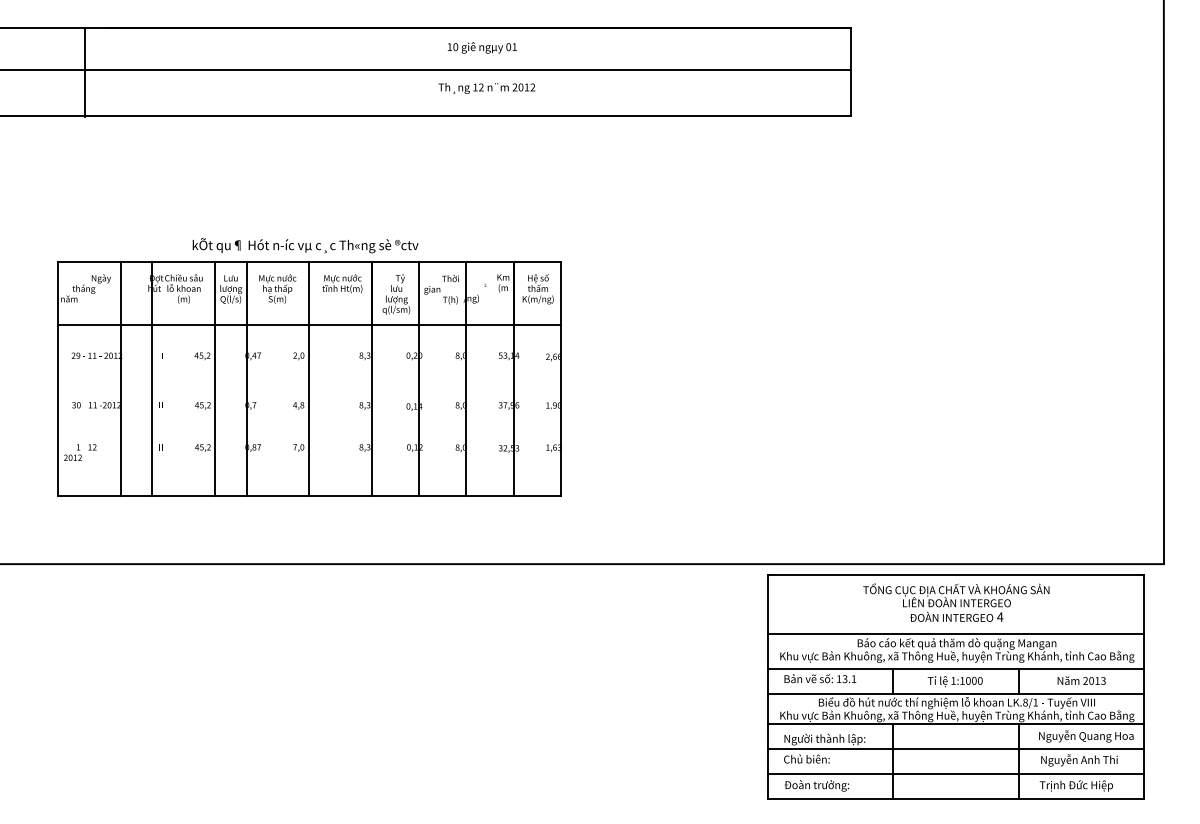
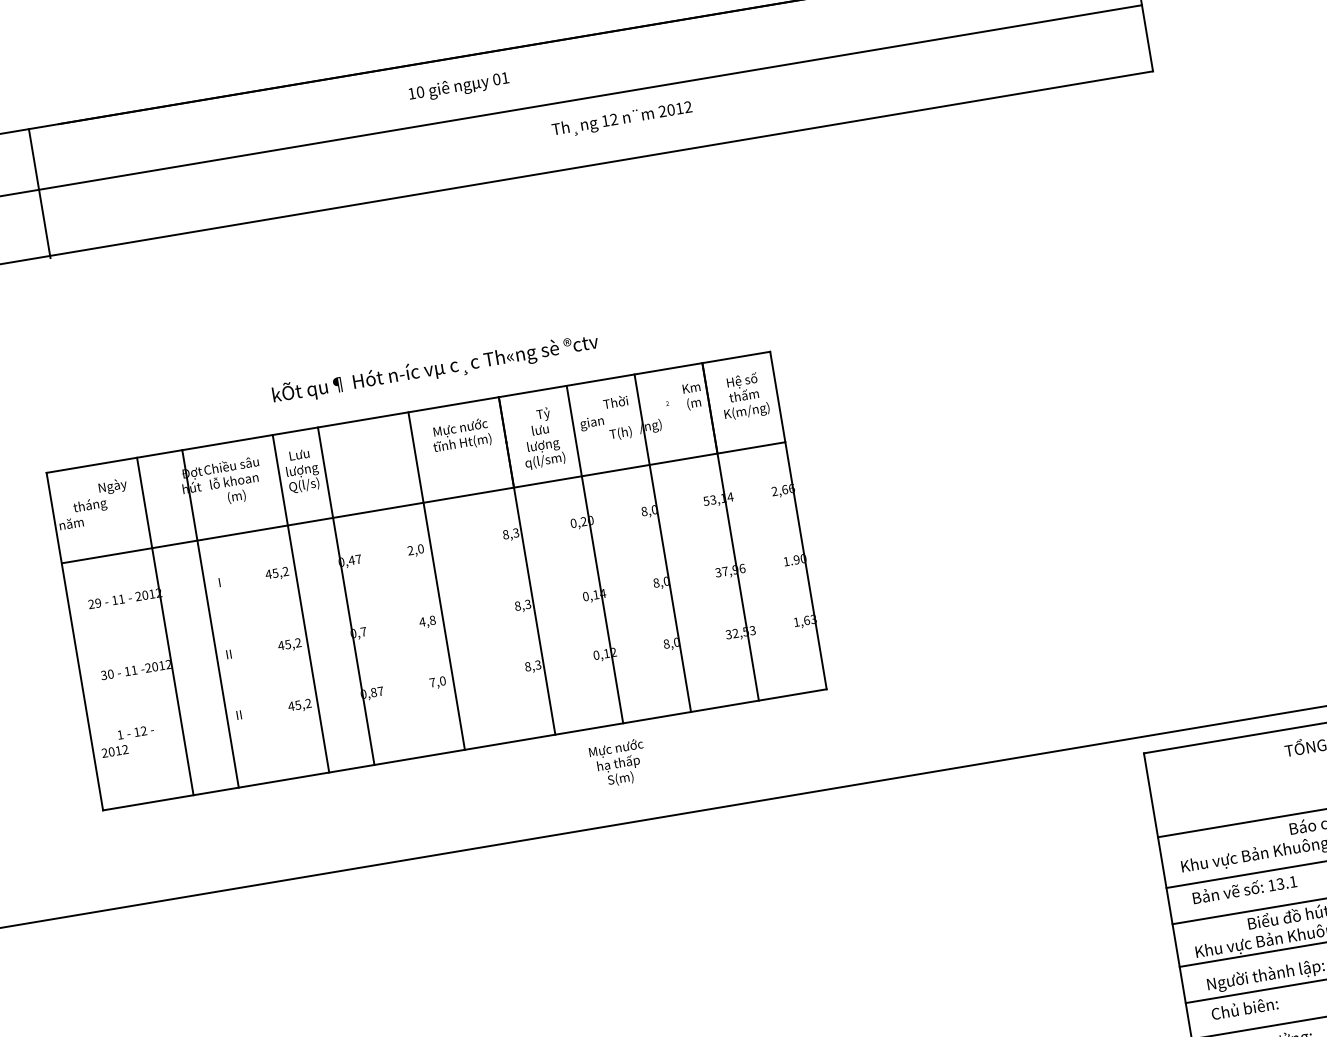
text: (481, 47) -> (457, 86), moved
text: (305, 245) -> (435, 368), moved
text: (277, 288) -> (618, 762), moved

